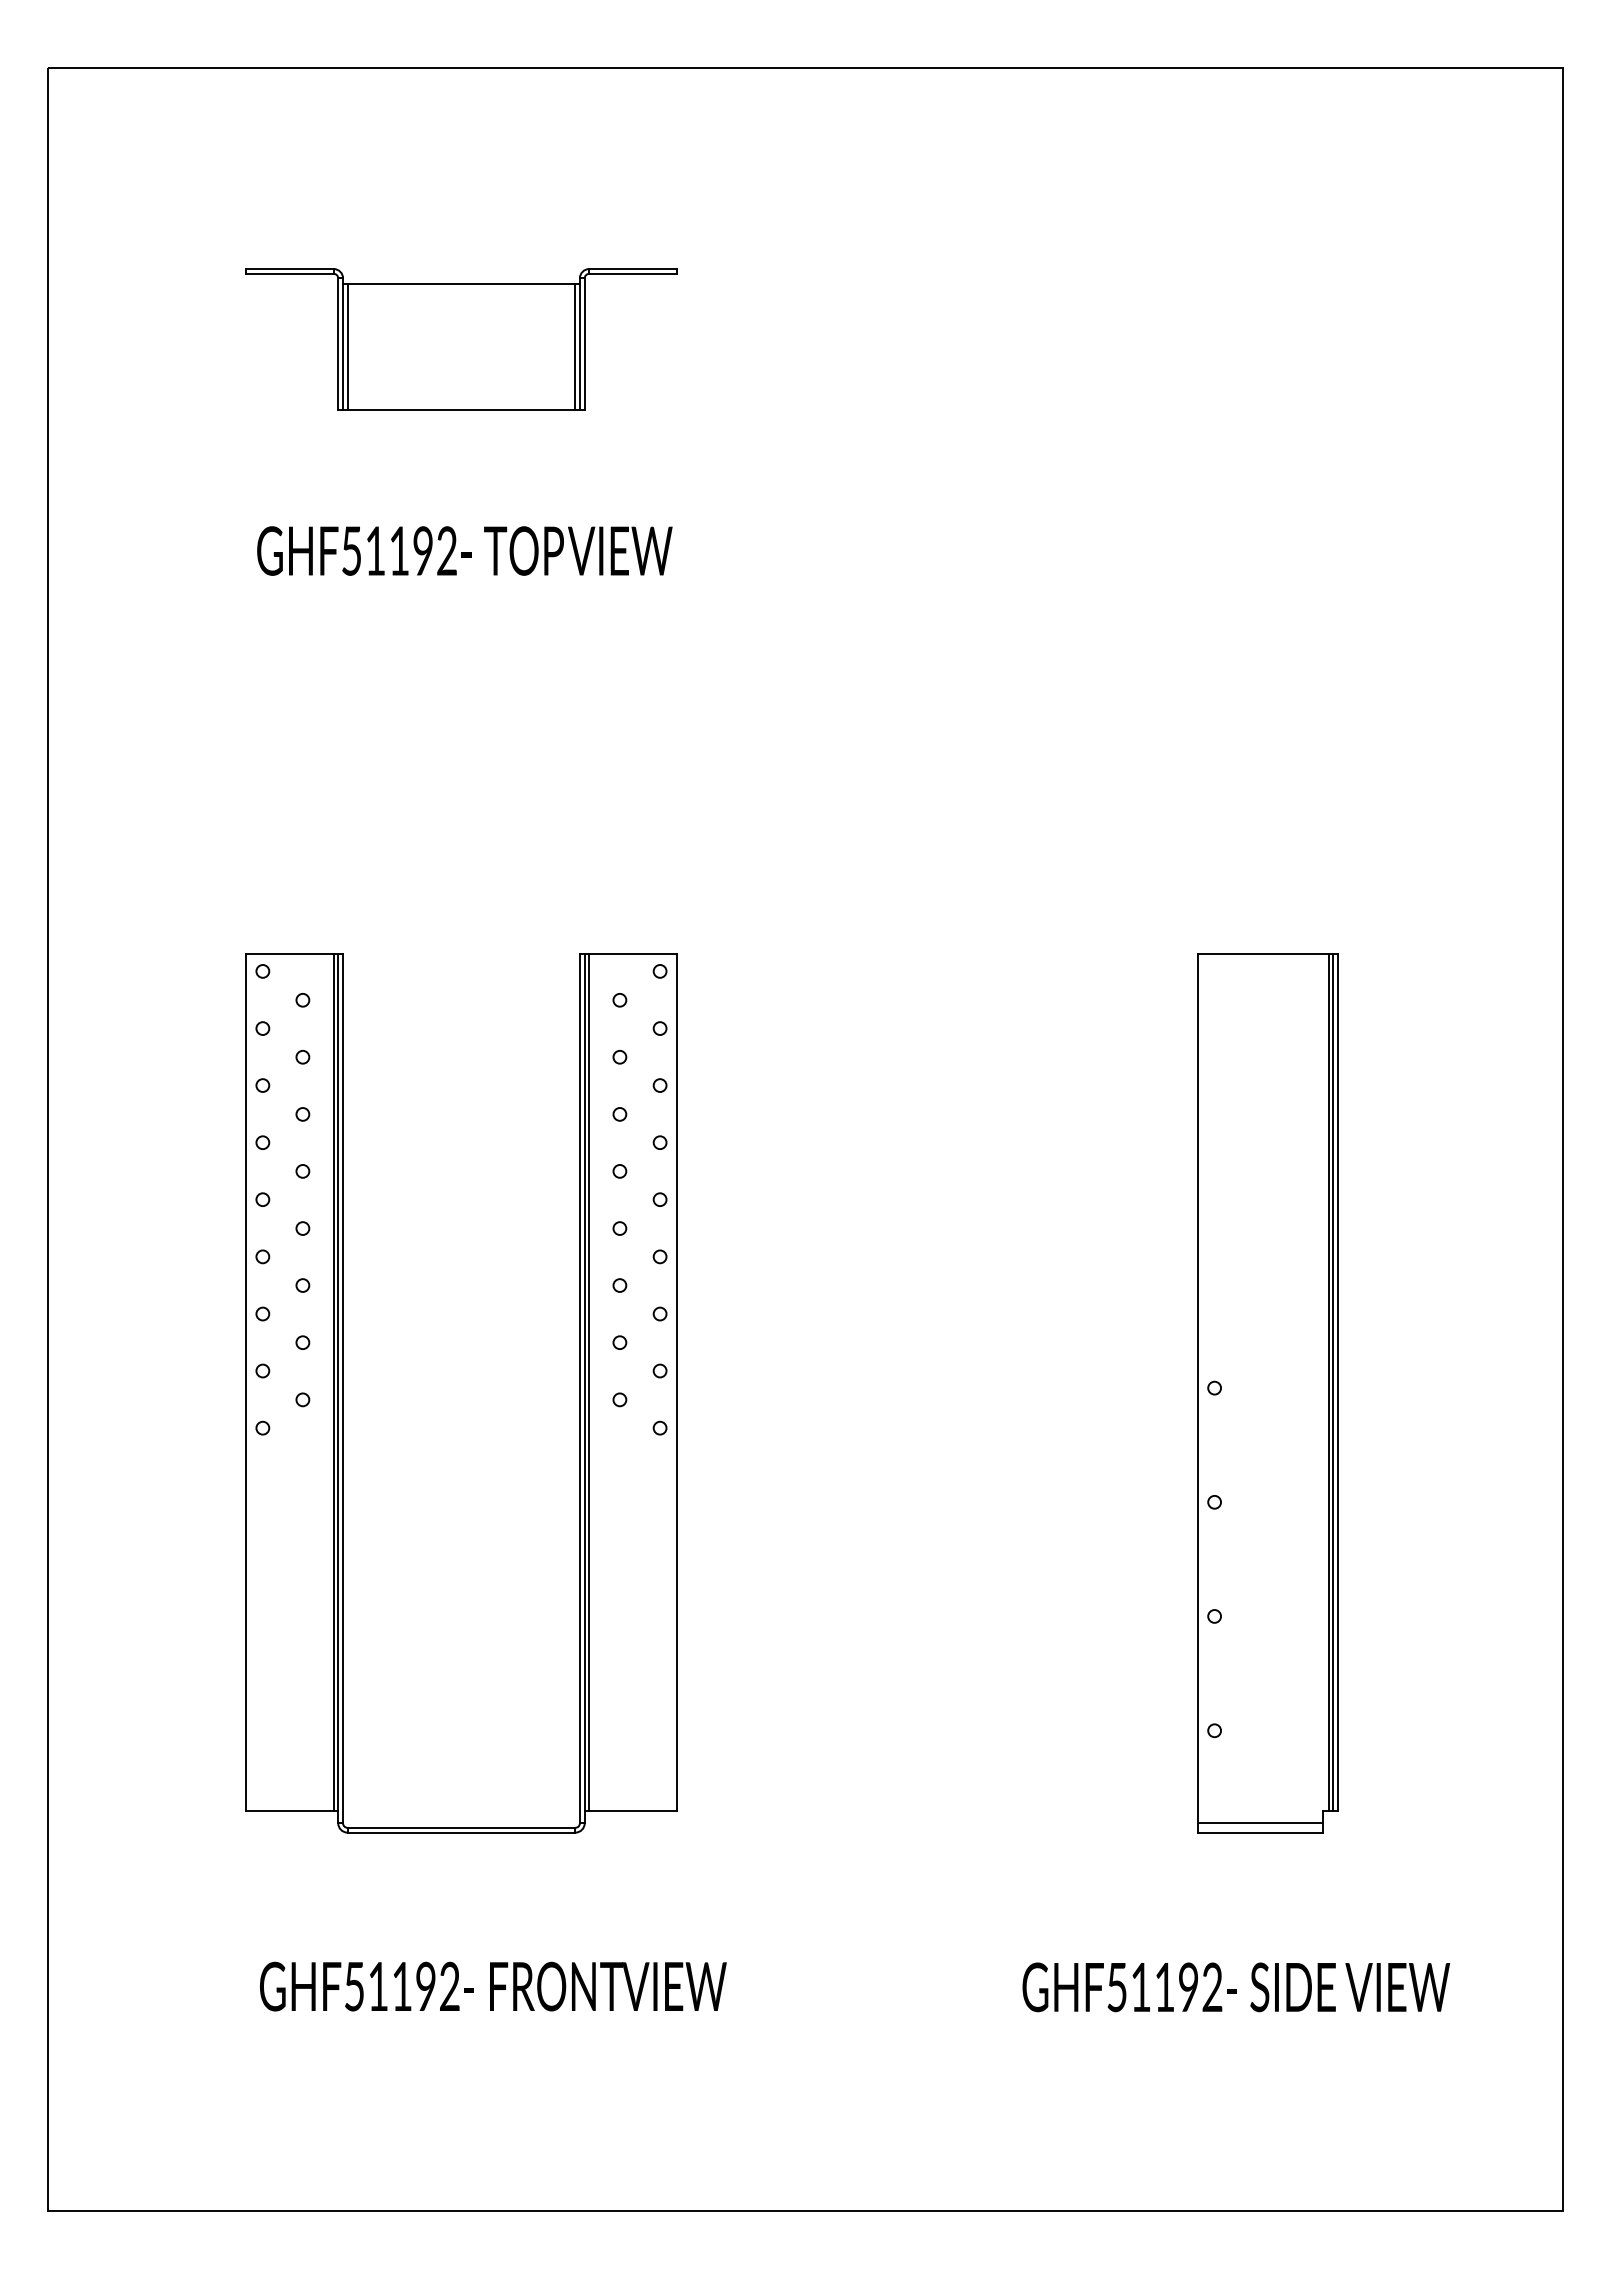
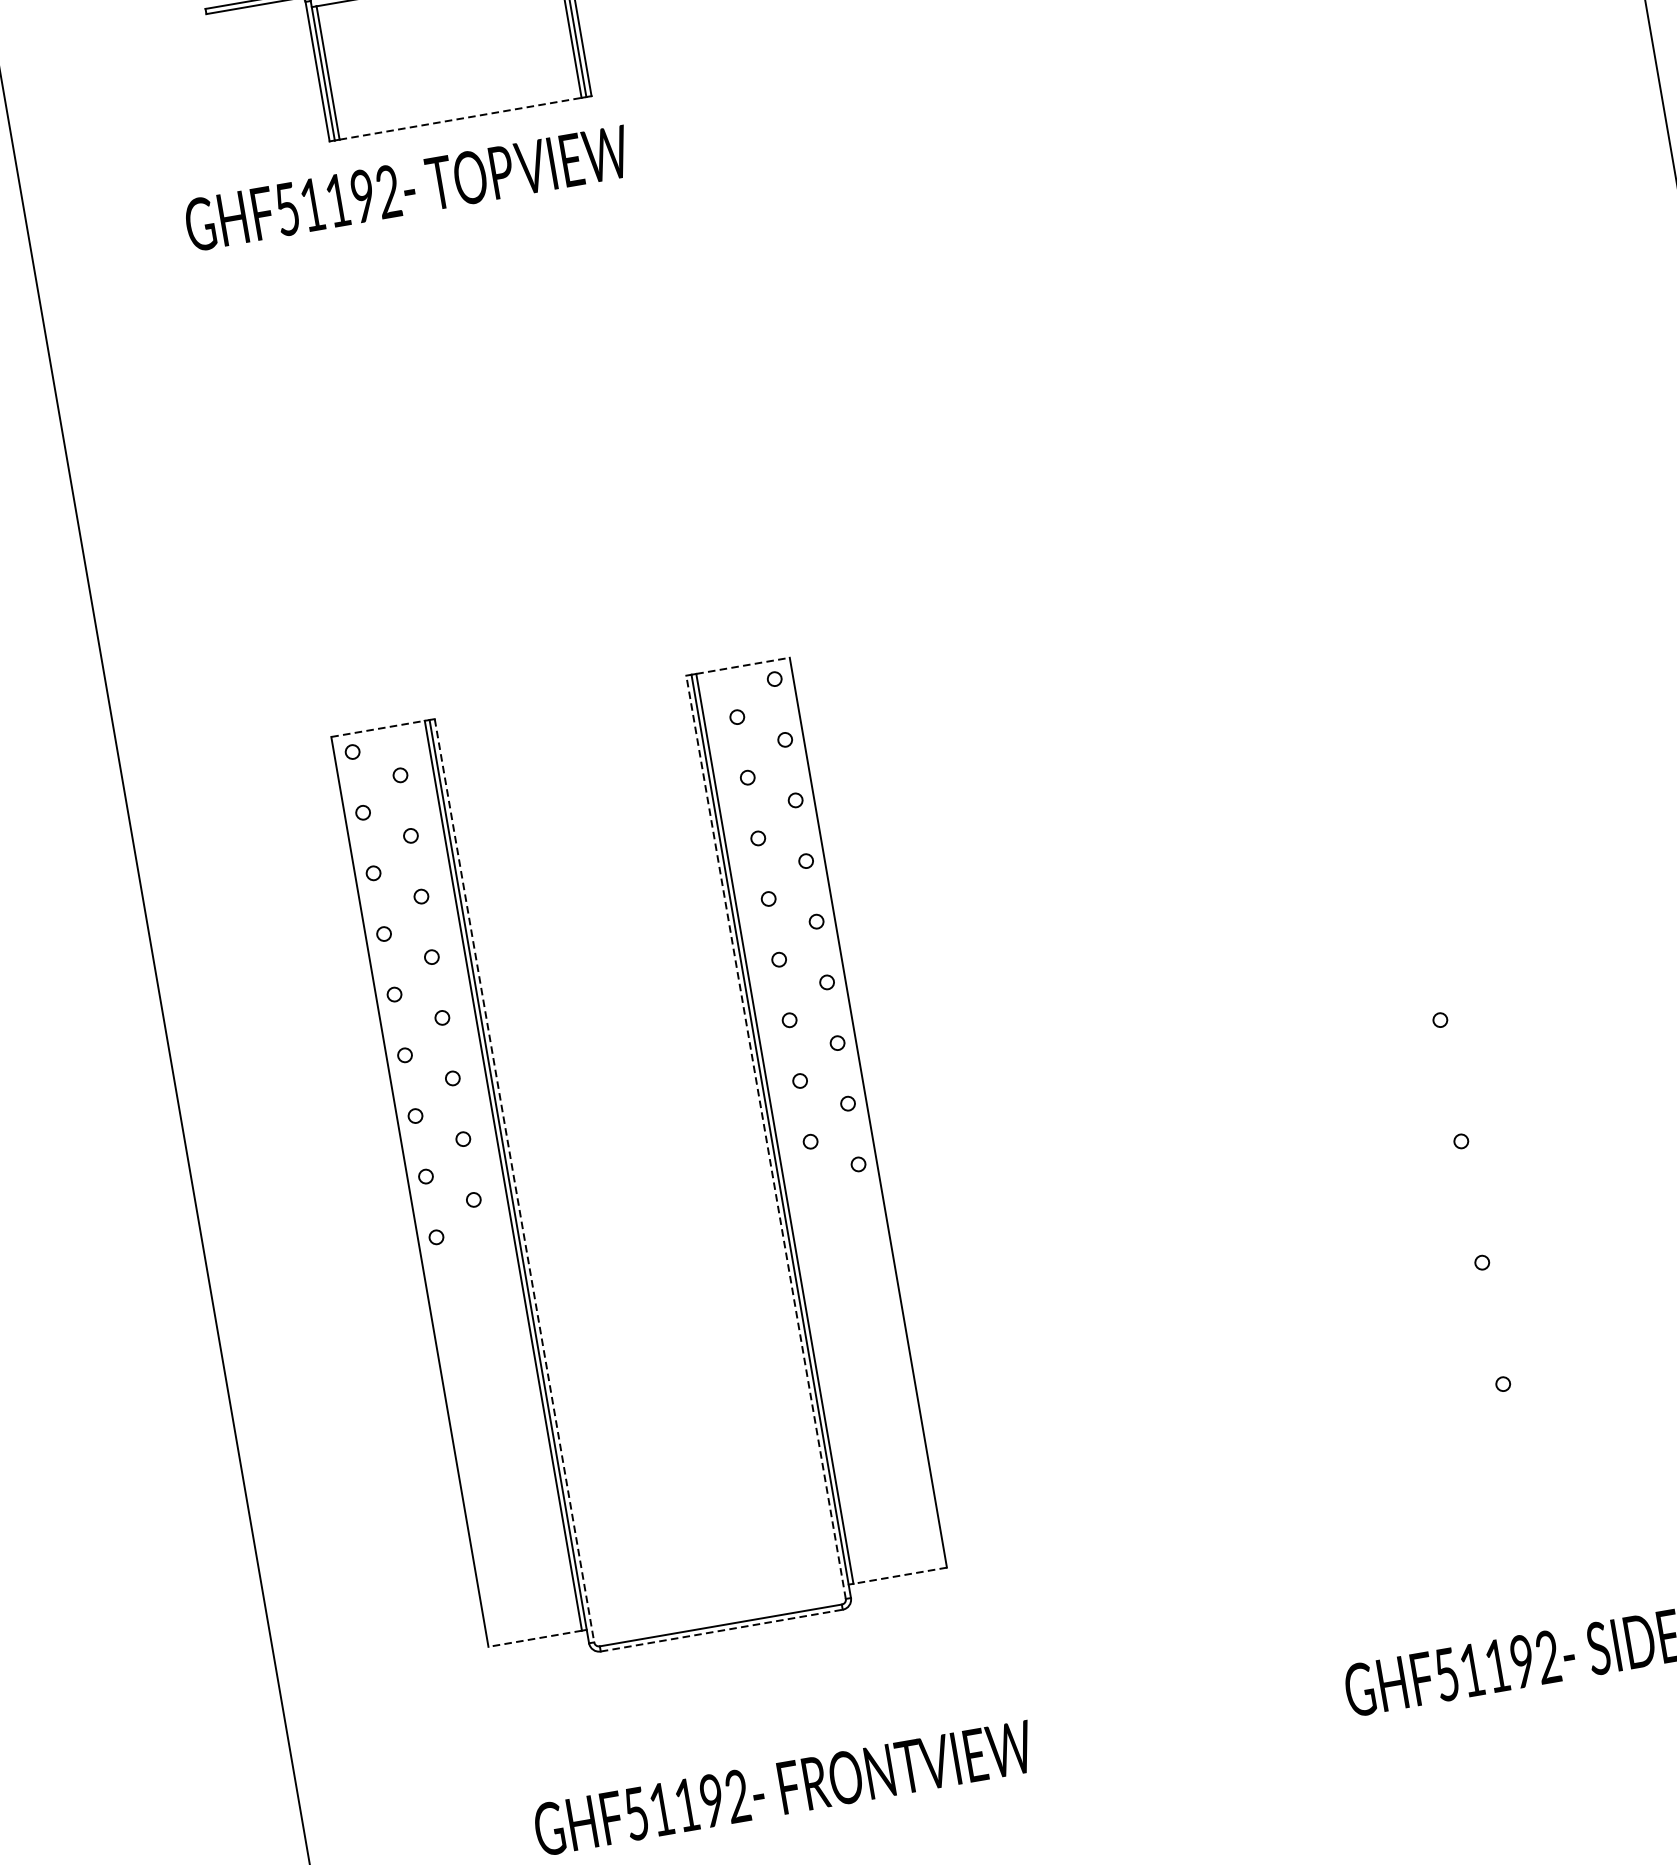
line: (461, 409) -> (460, 118), solid -> dashed
text: (464, 550) -> (406, 188), moved
line: (289, 954) -> (377, 729), solid -> dashed
line: (633, 954) -> (743, 666), solid -> dashed
line: (579, 1388) -> (765, 1137), solid -> dashed
line: (343, 1389) -> (515, 1181), solid -> dashed
part: (1267, 1393) -> (1497, 1016), removed
line: (289, 1810) -> (534, 1638), solid -> dashed
line: (633, 1810) -> (900, 1575), solid -> dashed
line: (461, 1832) -> (721, 1630), solid -> dashed

